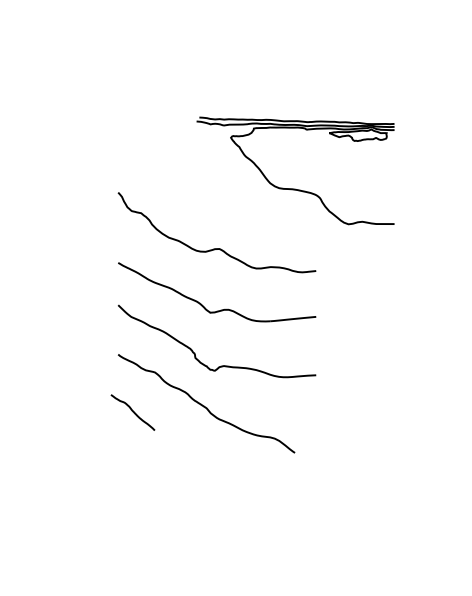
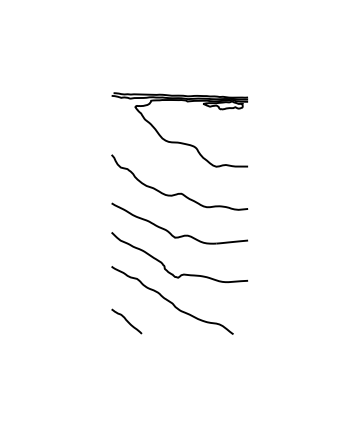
part: (293, 187) -> (178, 141), moved
curve: (132, 412) -> (126, 321), moved

